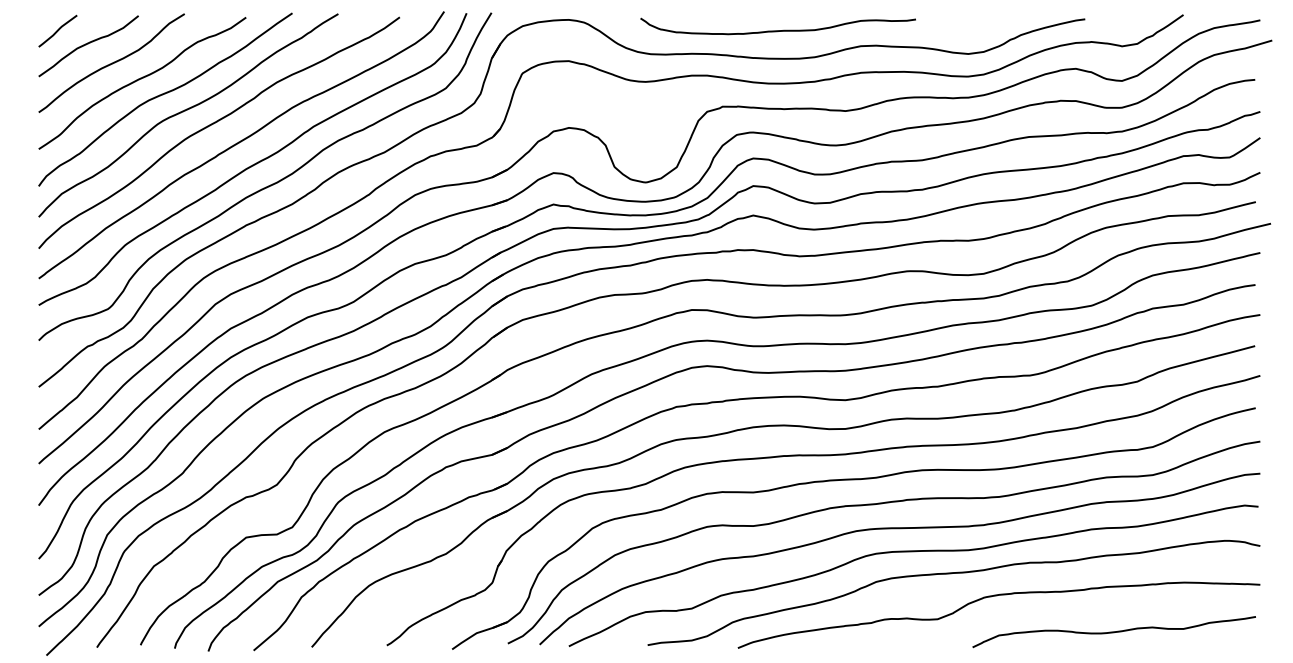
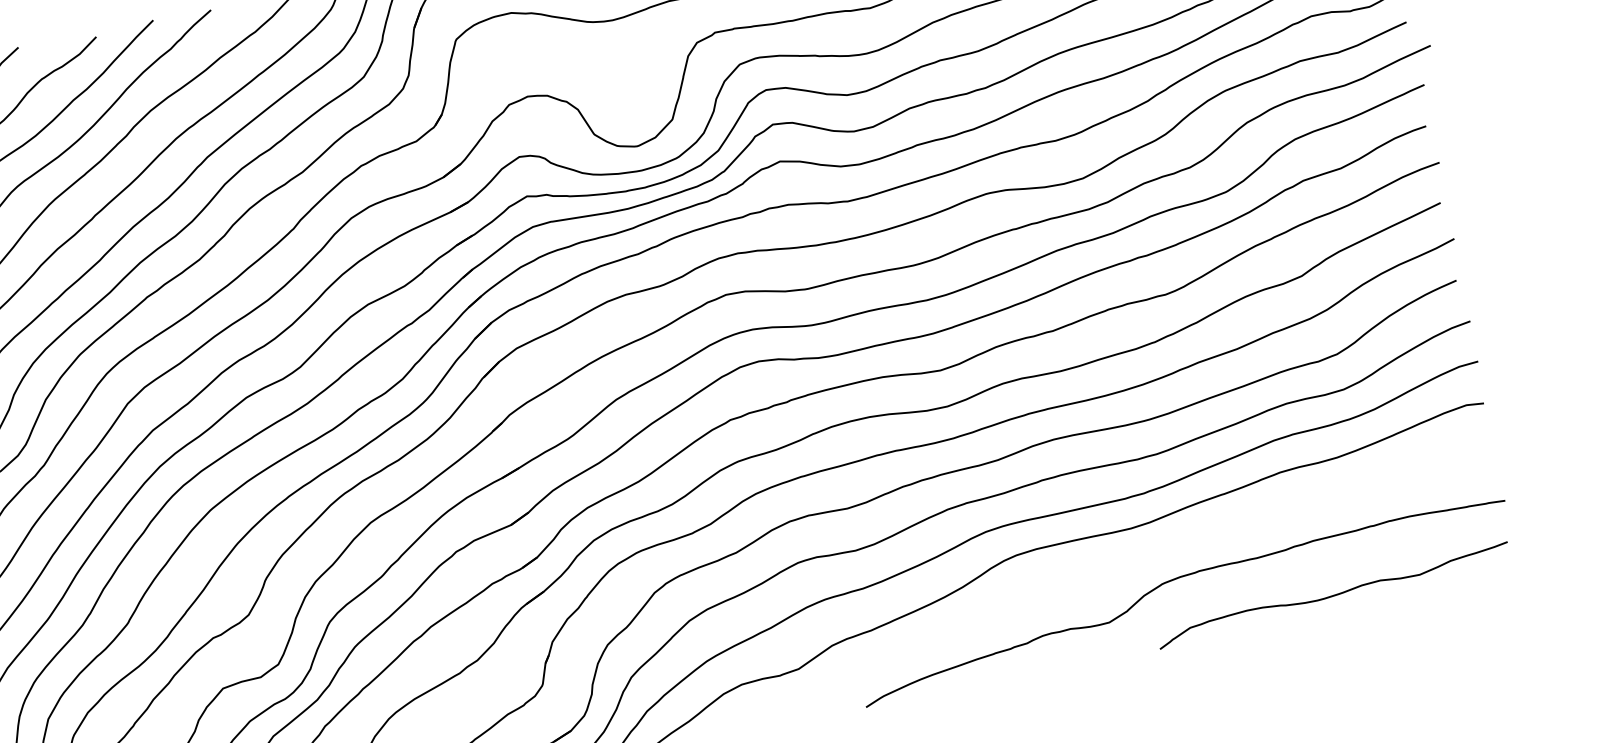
curve: (951, 574) -> (1115, 563), removed

